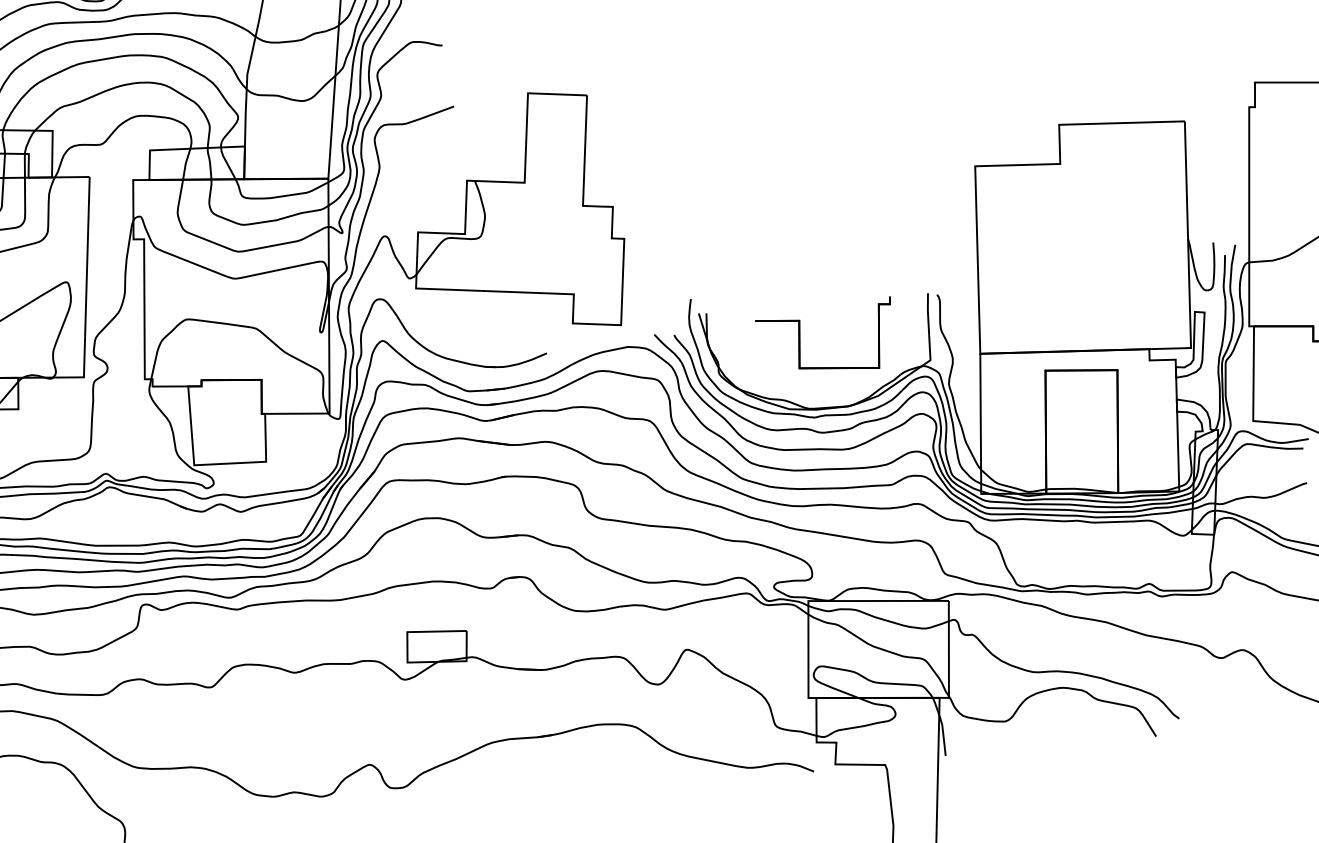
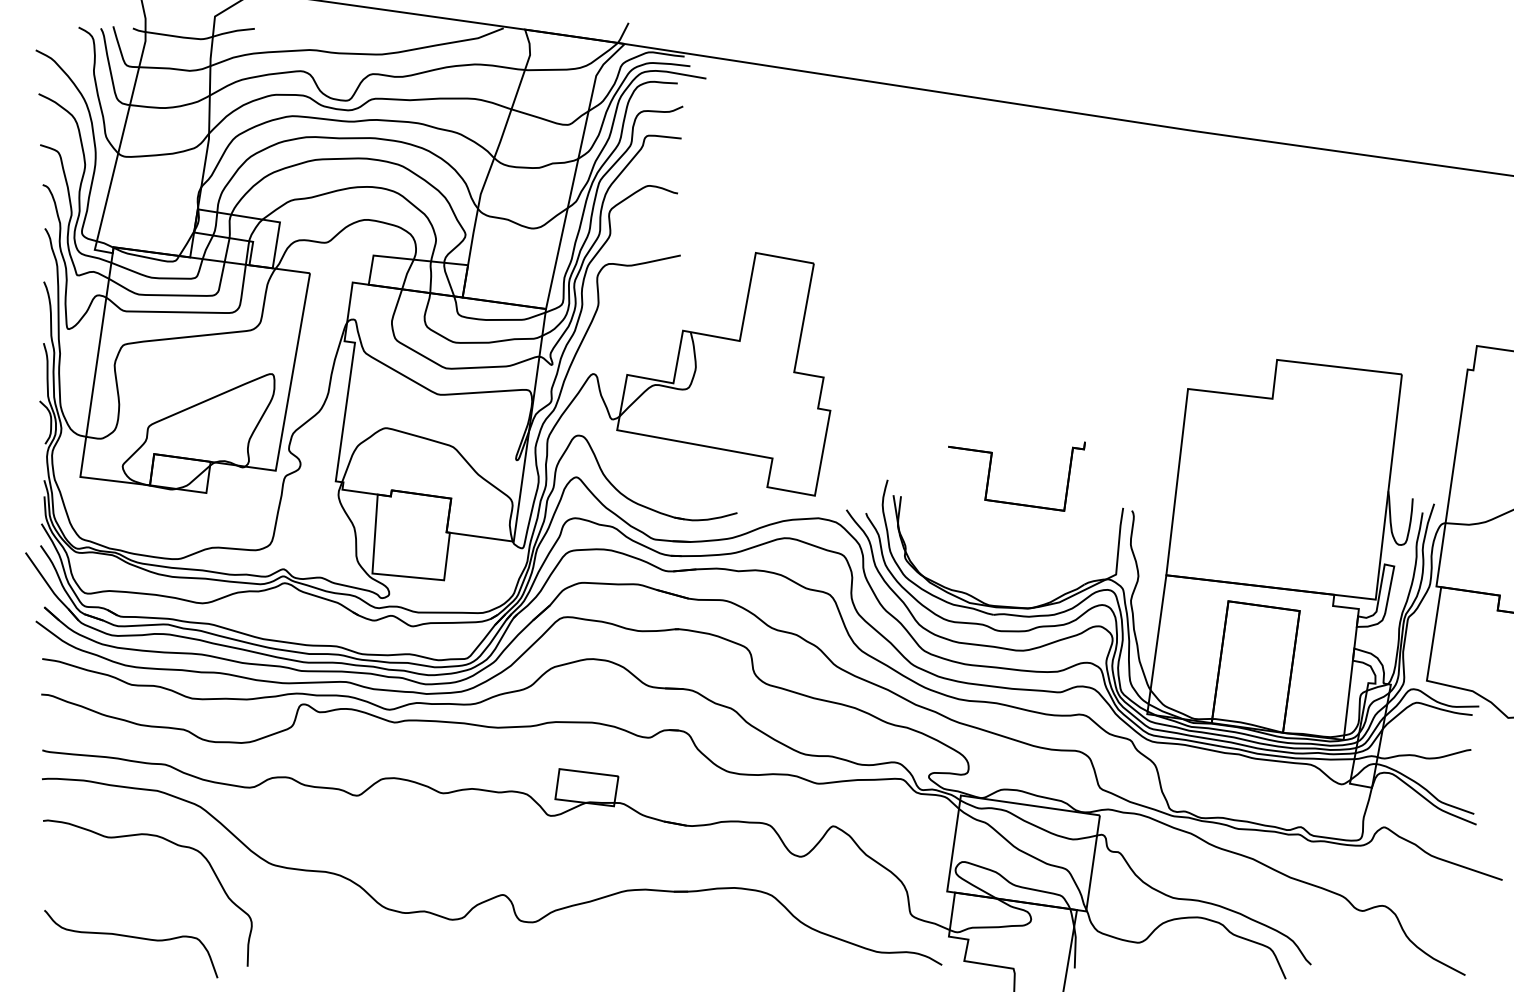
part: (827, 366) -> (1013, 502), moved

